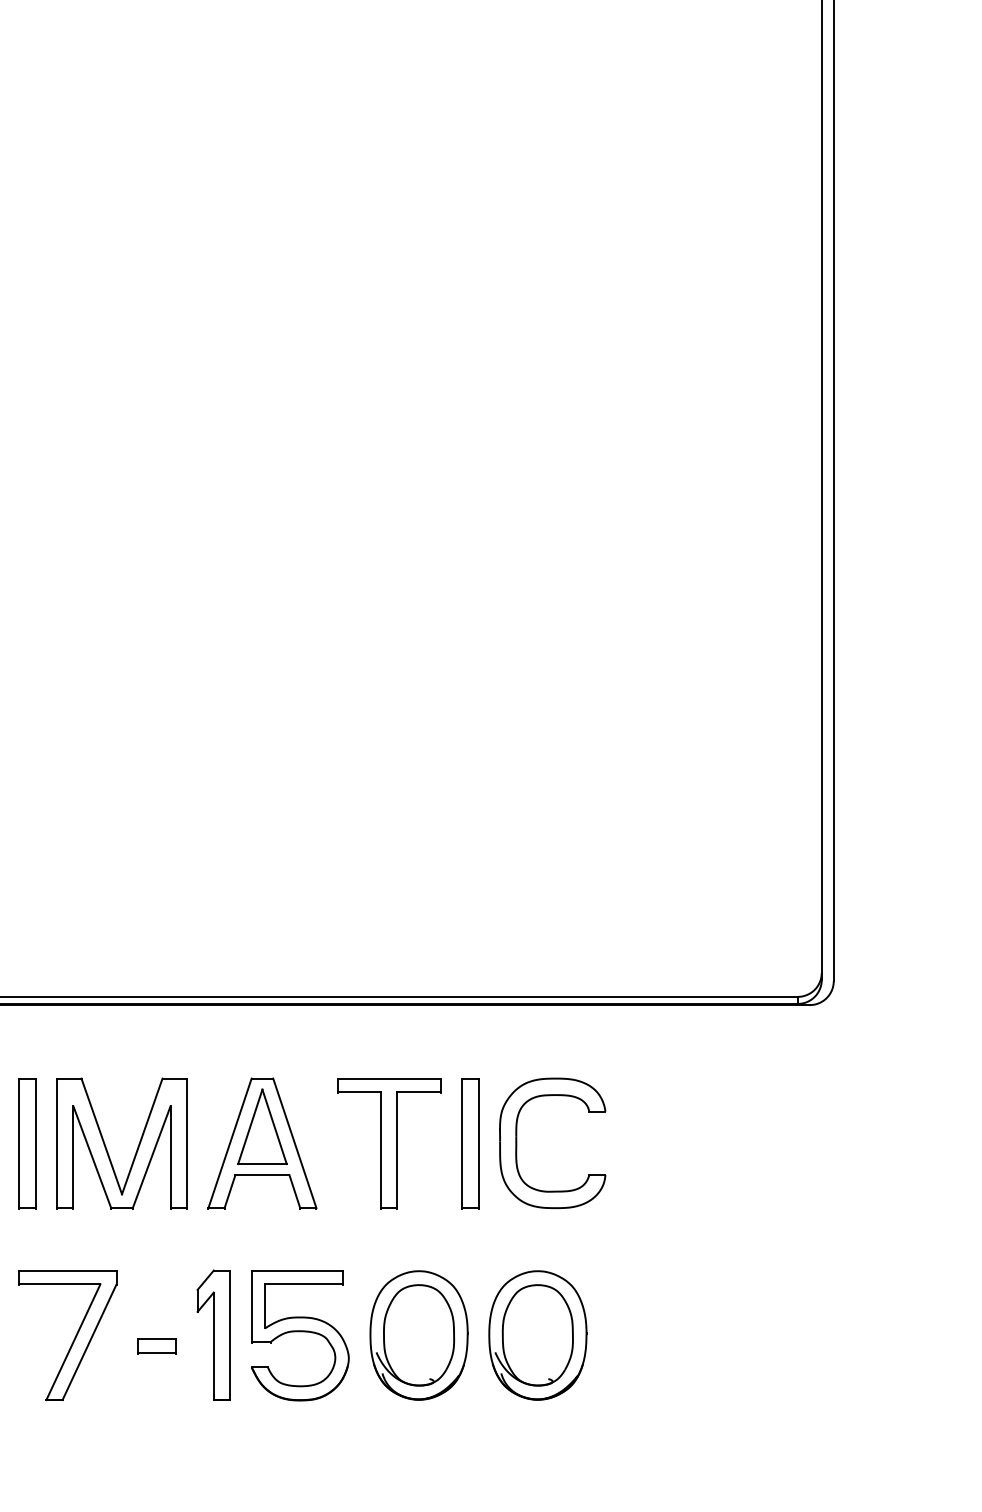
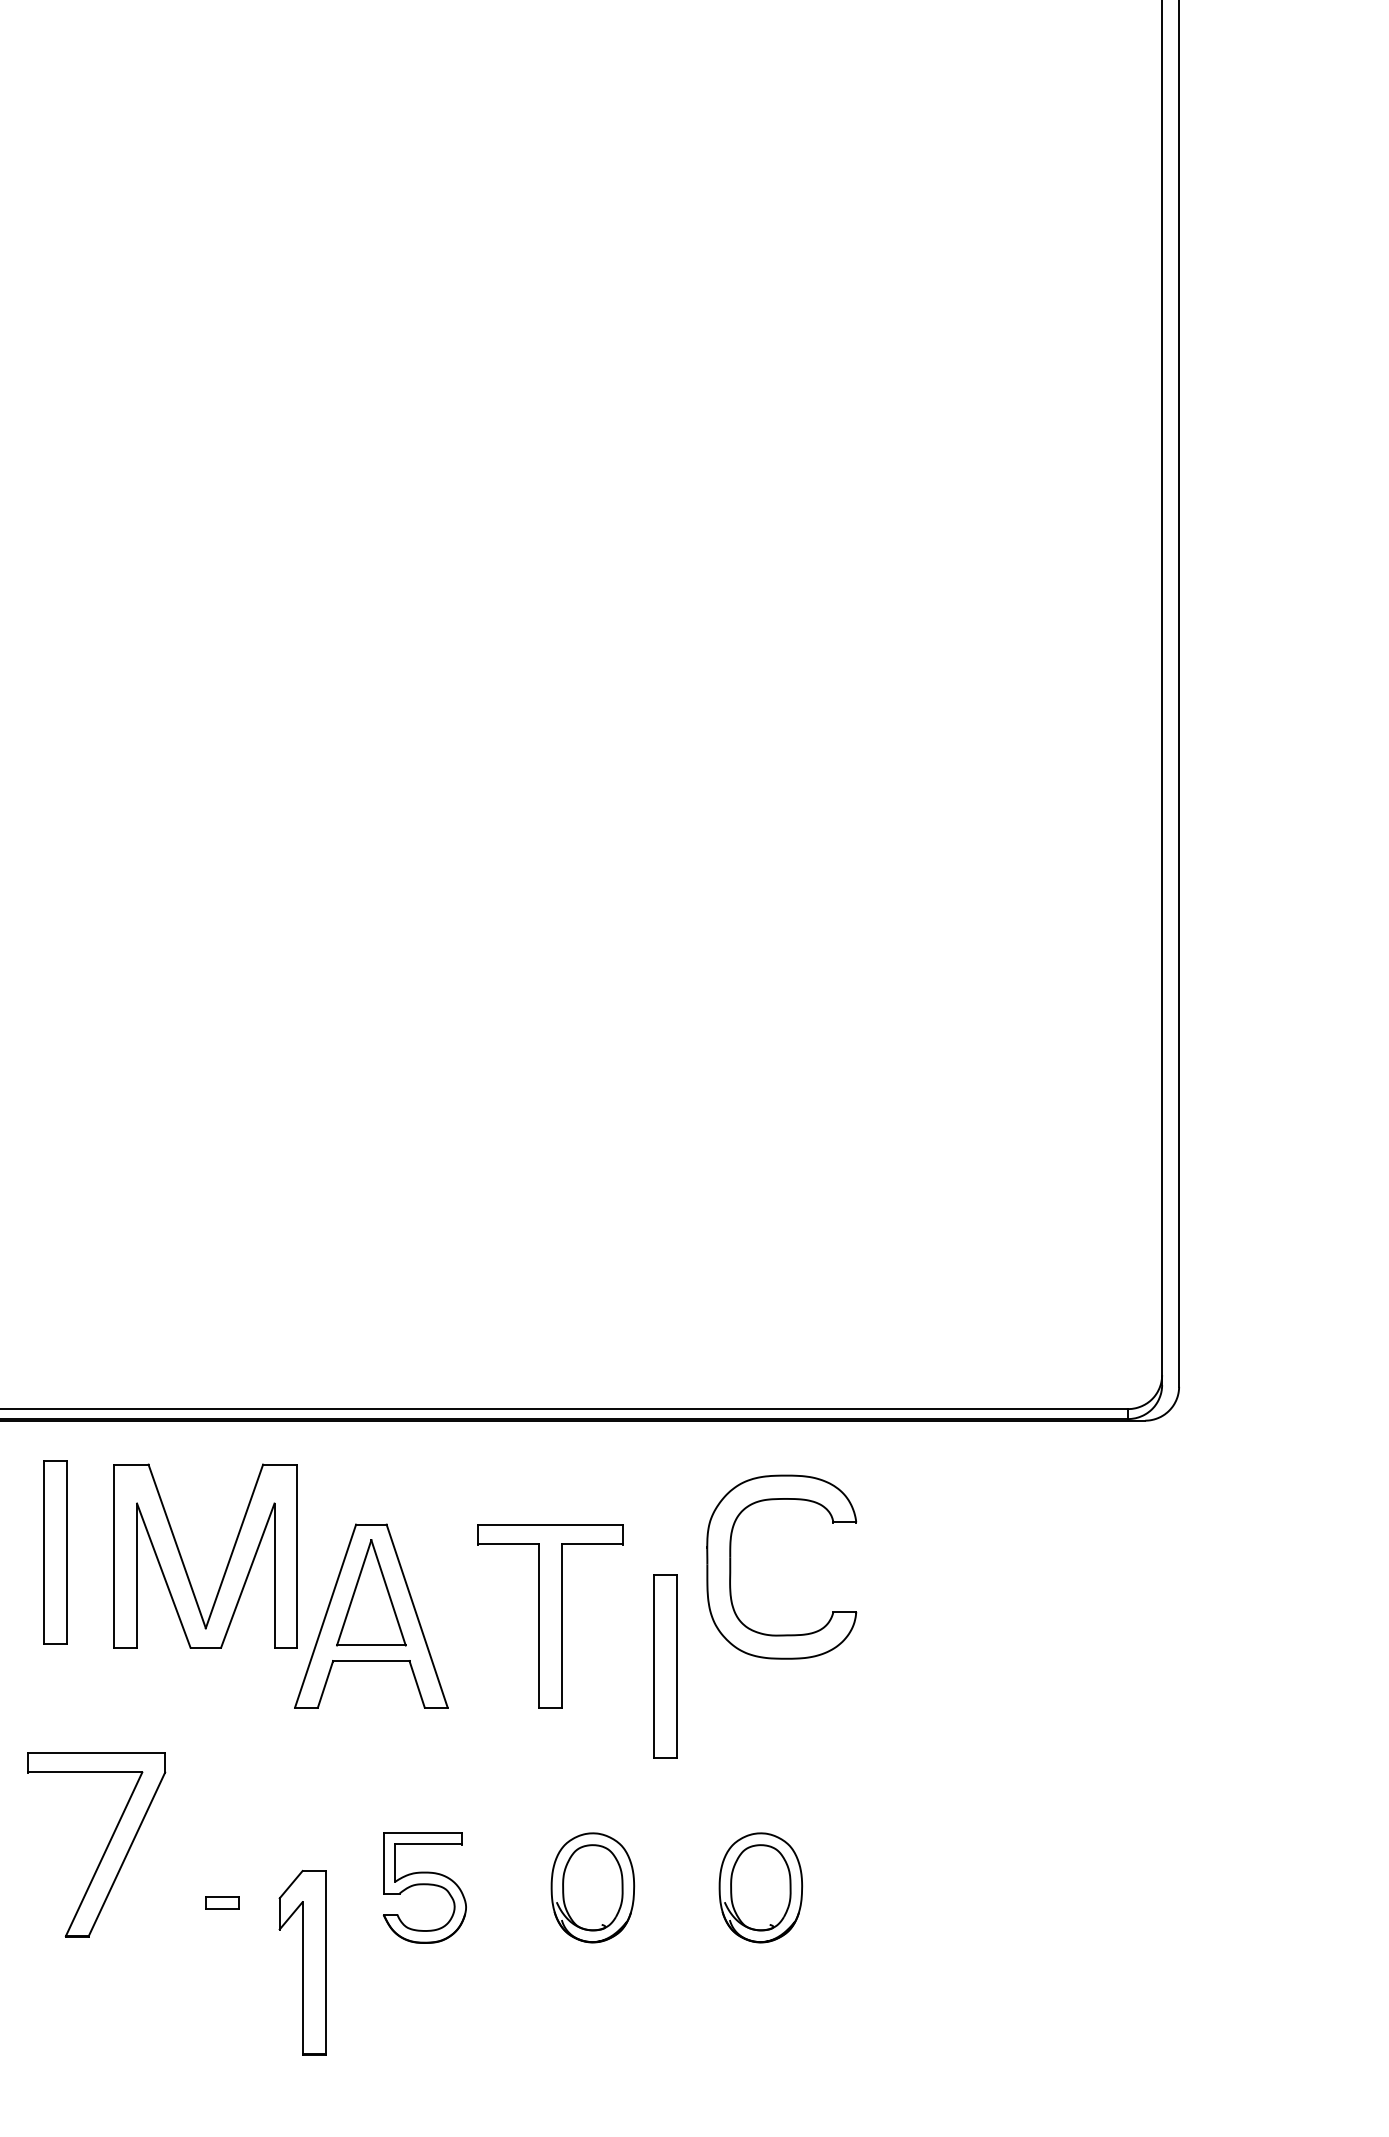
part: (517, 1142) -> (731, 1566), moved
part: (27, 1143) -> (55, 1552), moved
part: (470, 1143) -> (665, 1666), moved
part: (106, 1148) -> (184, 1563), moved
part: (213, 1335) -> (302, 1962), moved
part: (300, 1335) -> (424, 1887), size x0.6
part: (418, 1335) -> (592, 1887), size x0.6
part: (537, 1335) -> (760, 1887), size x0.6
part: (74, 1338) -> (105, 1848), moved
part: (157, 1345) -> (222, 1902), size x0.6

